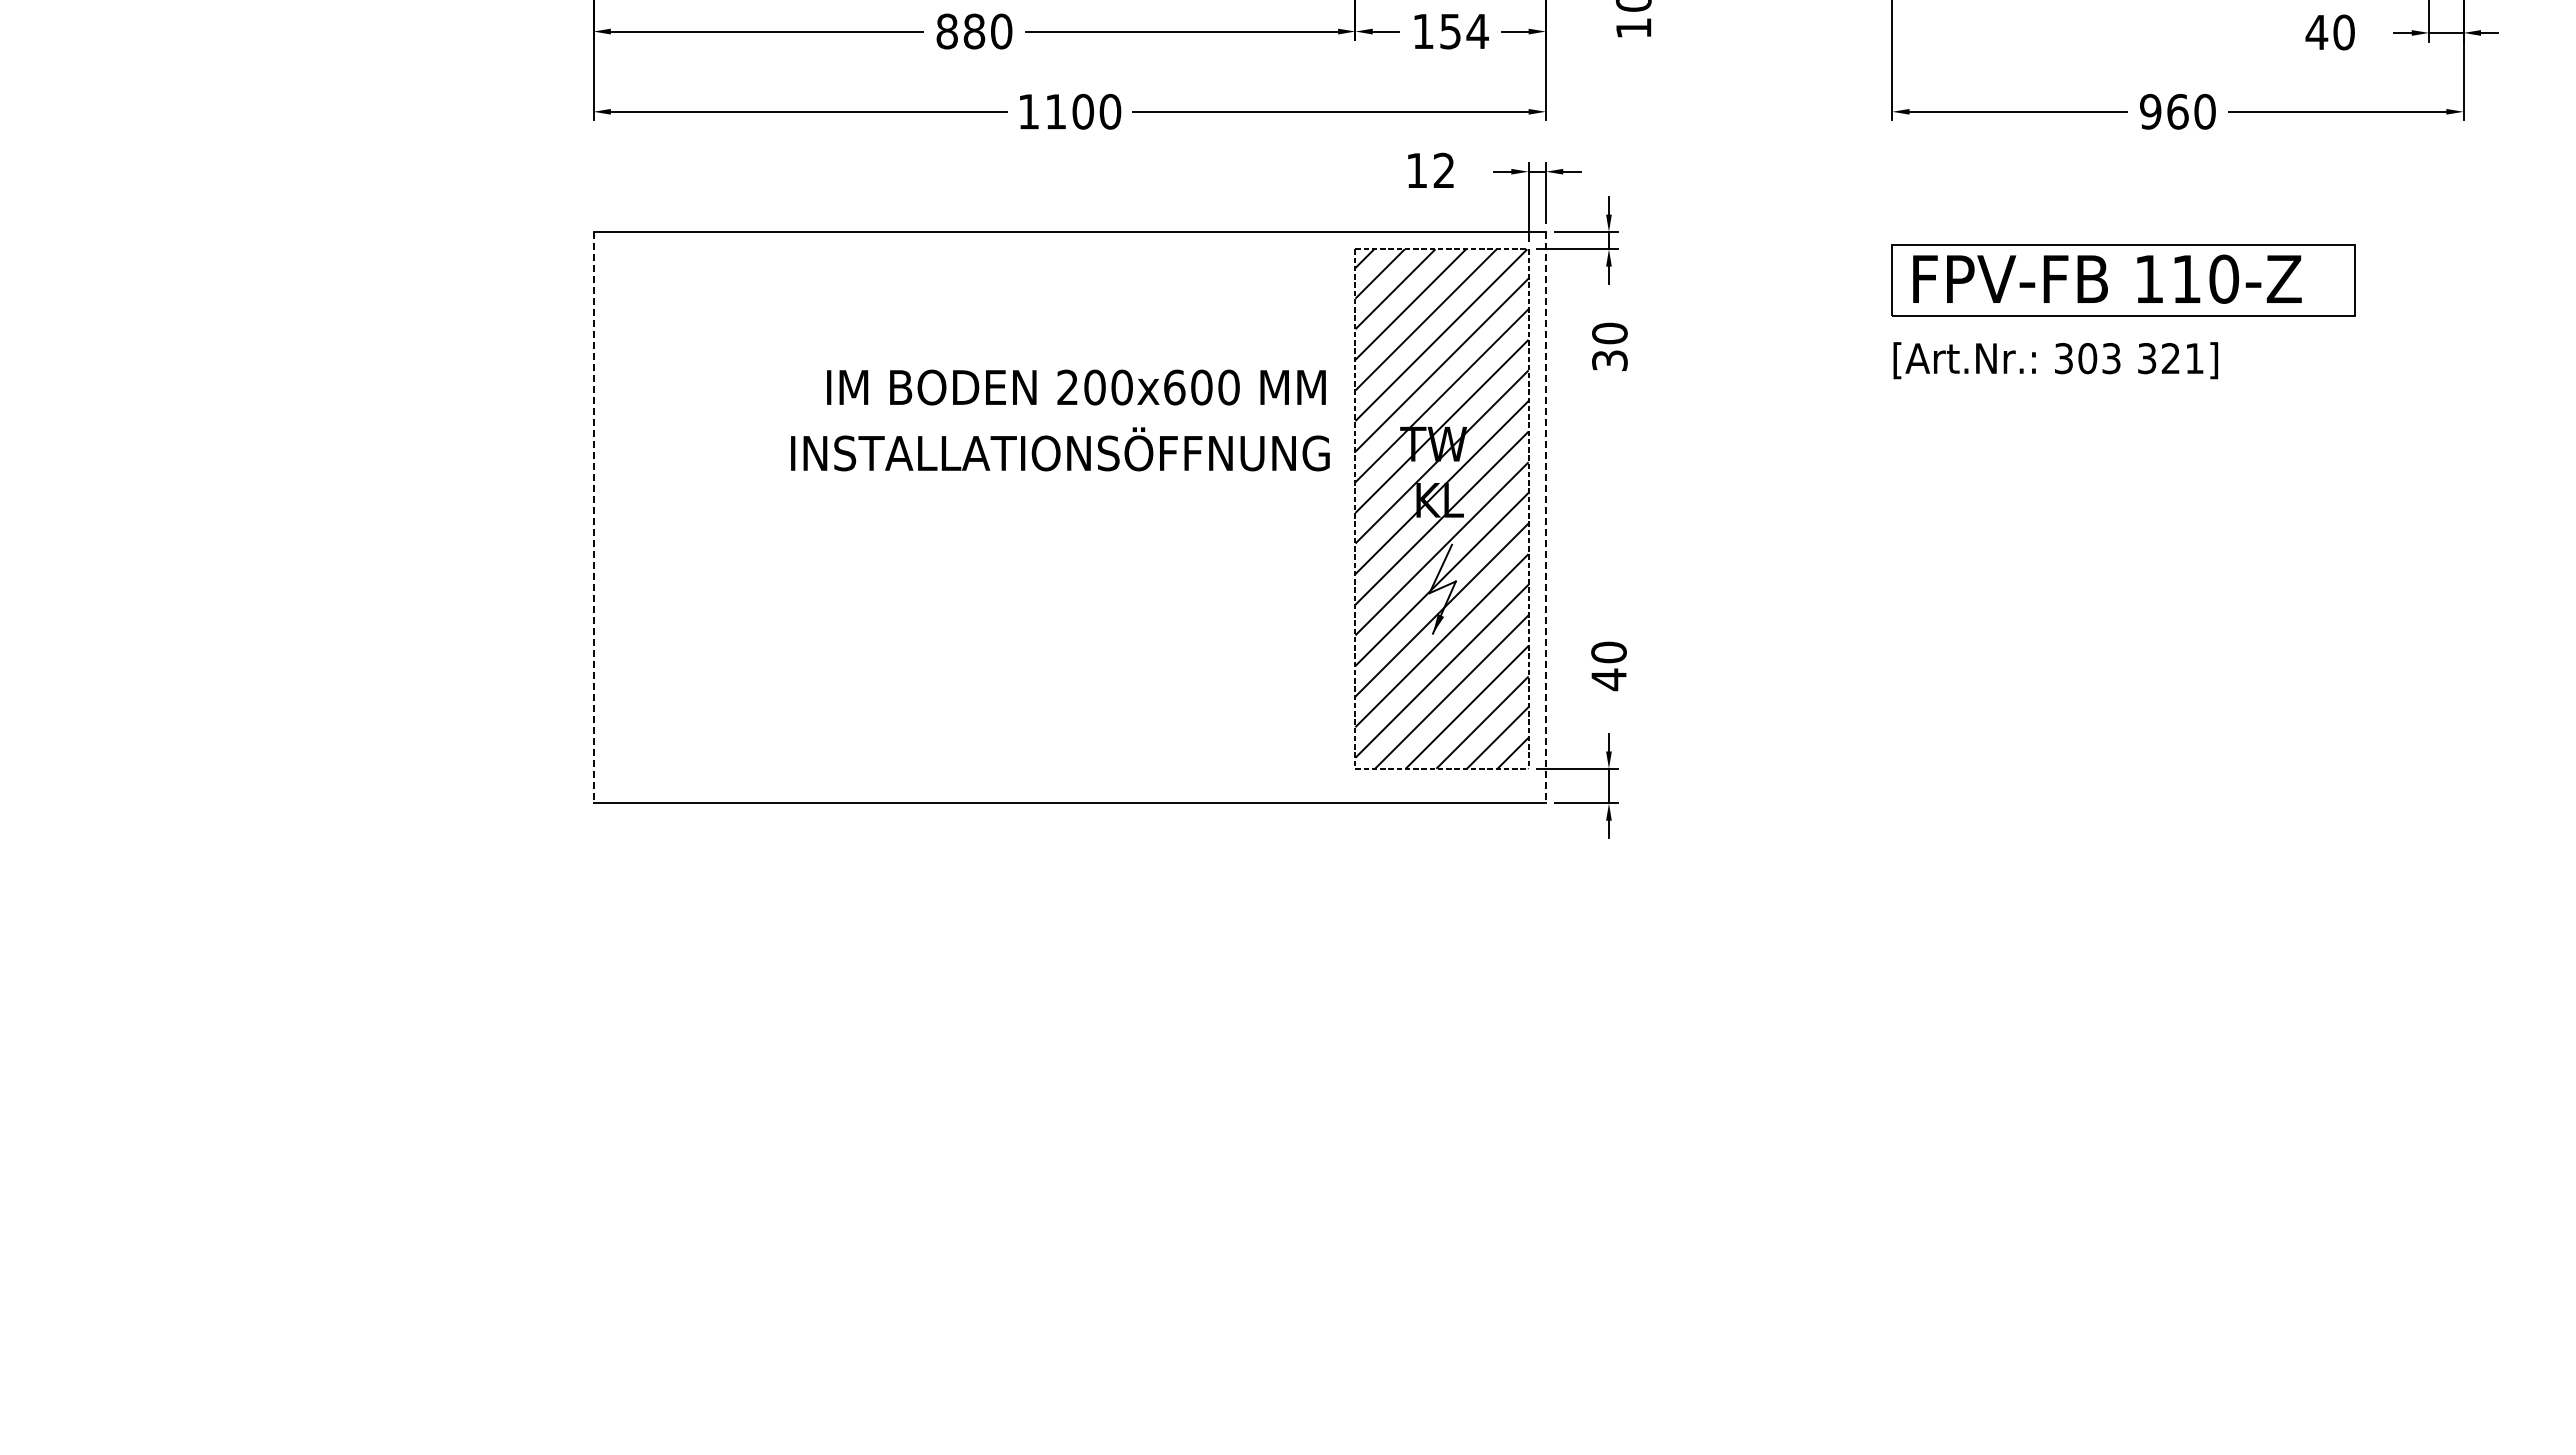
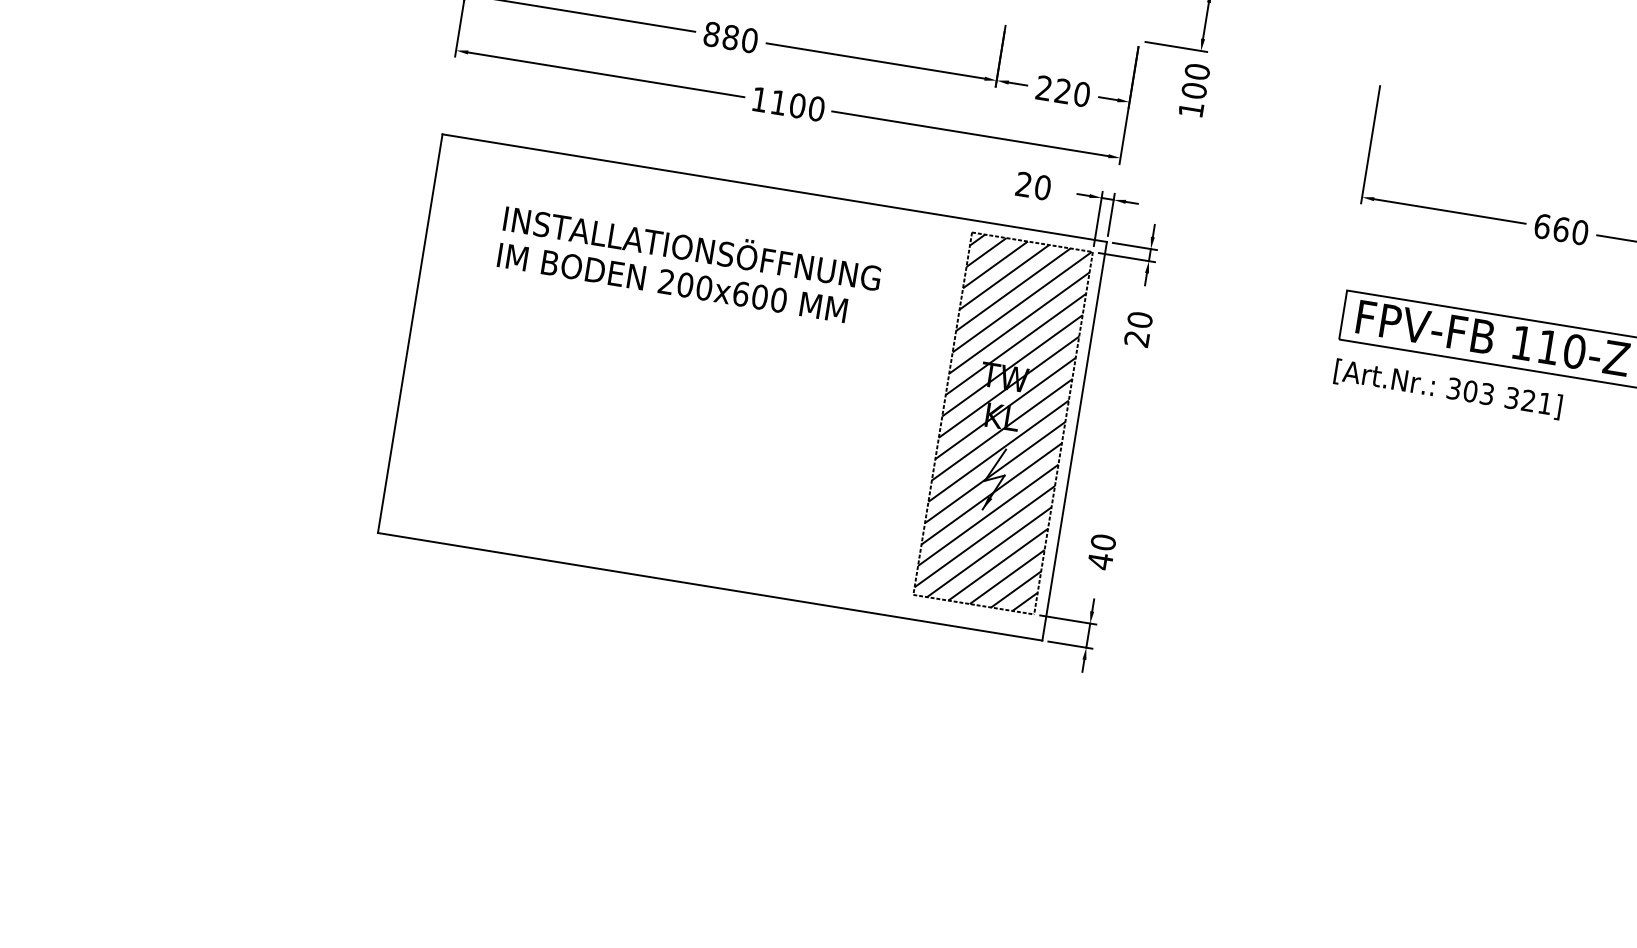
text: (1450, 31) -> (1063, 91), 154 -> 220
text: (2150, 111) -> (1542, 226), 960 -> 660
text: (1430, 170) -> (1033, 186), 12 -> 20
text: (1609, 360) -> (1136, 338), 30 -> 20
text: (1076, 387) -> (672, 282), moved
text: (1060, 449) -> (692, 246), moved
line: (593, 517) -> (410, 333), dashed -> solid
line: (1545, 517) -> (1074, 441), dashed -> solid

